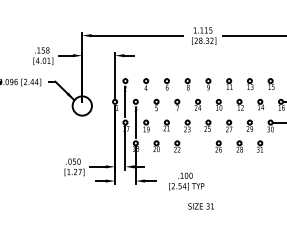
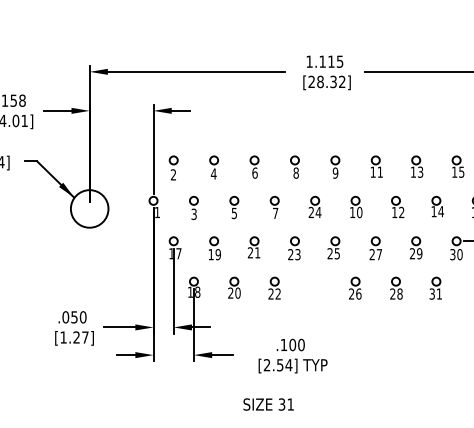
line: (125, 101) -> (173, 200), removed
line: (135, 122) -> (193, 241), removed
text: (200, 206) -> (267, 404), moved

